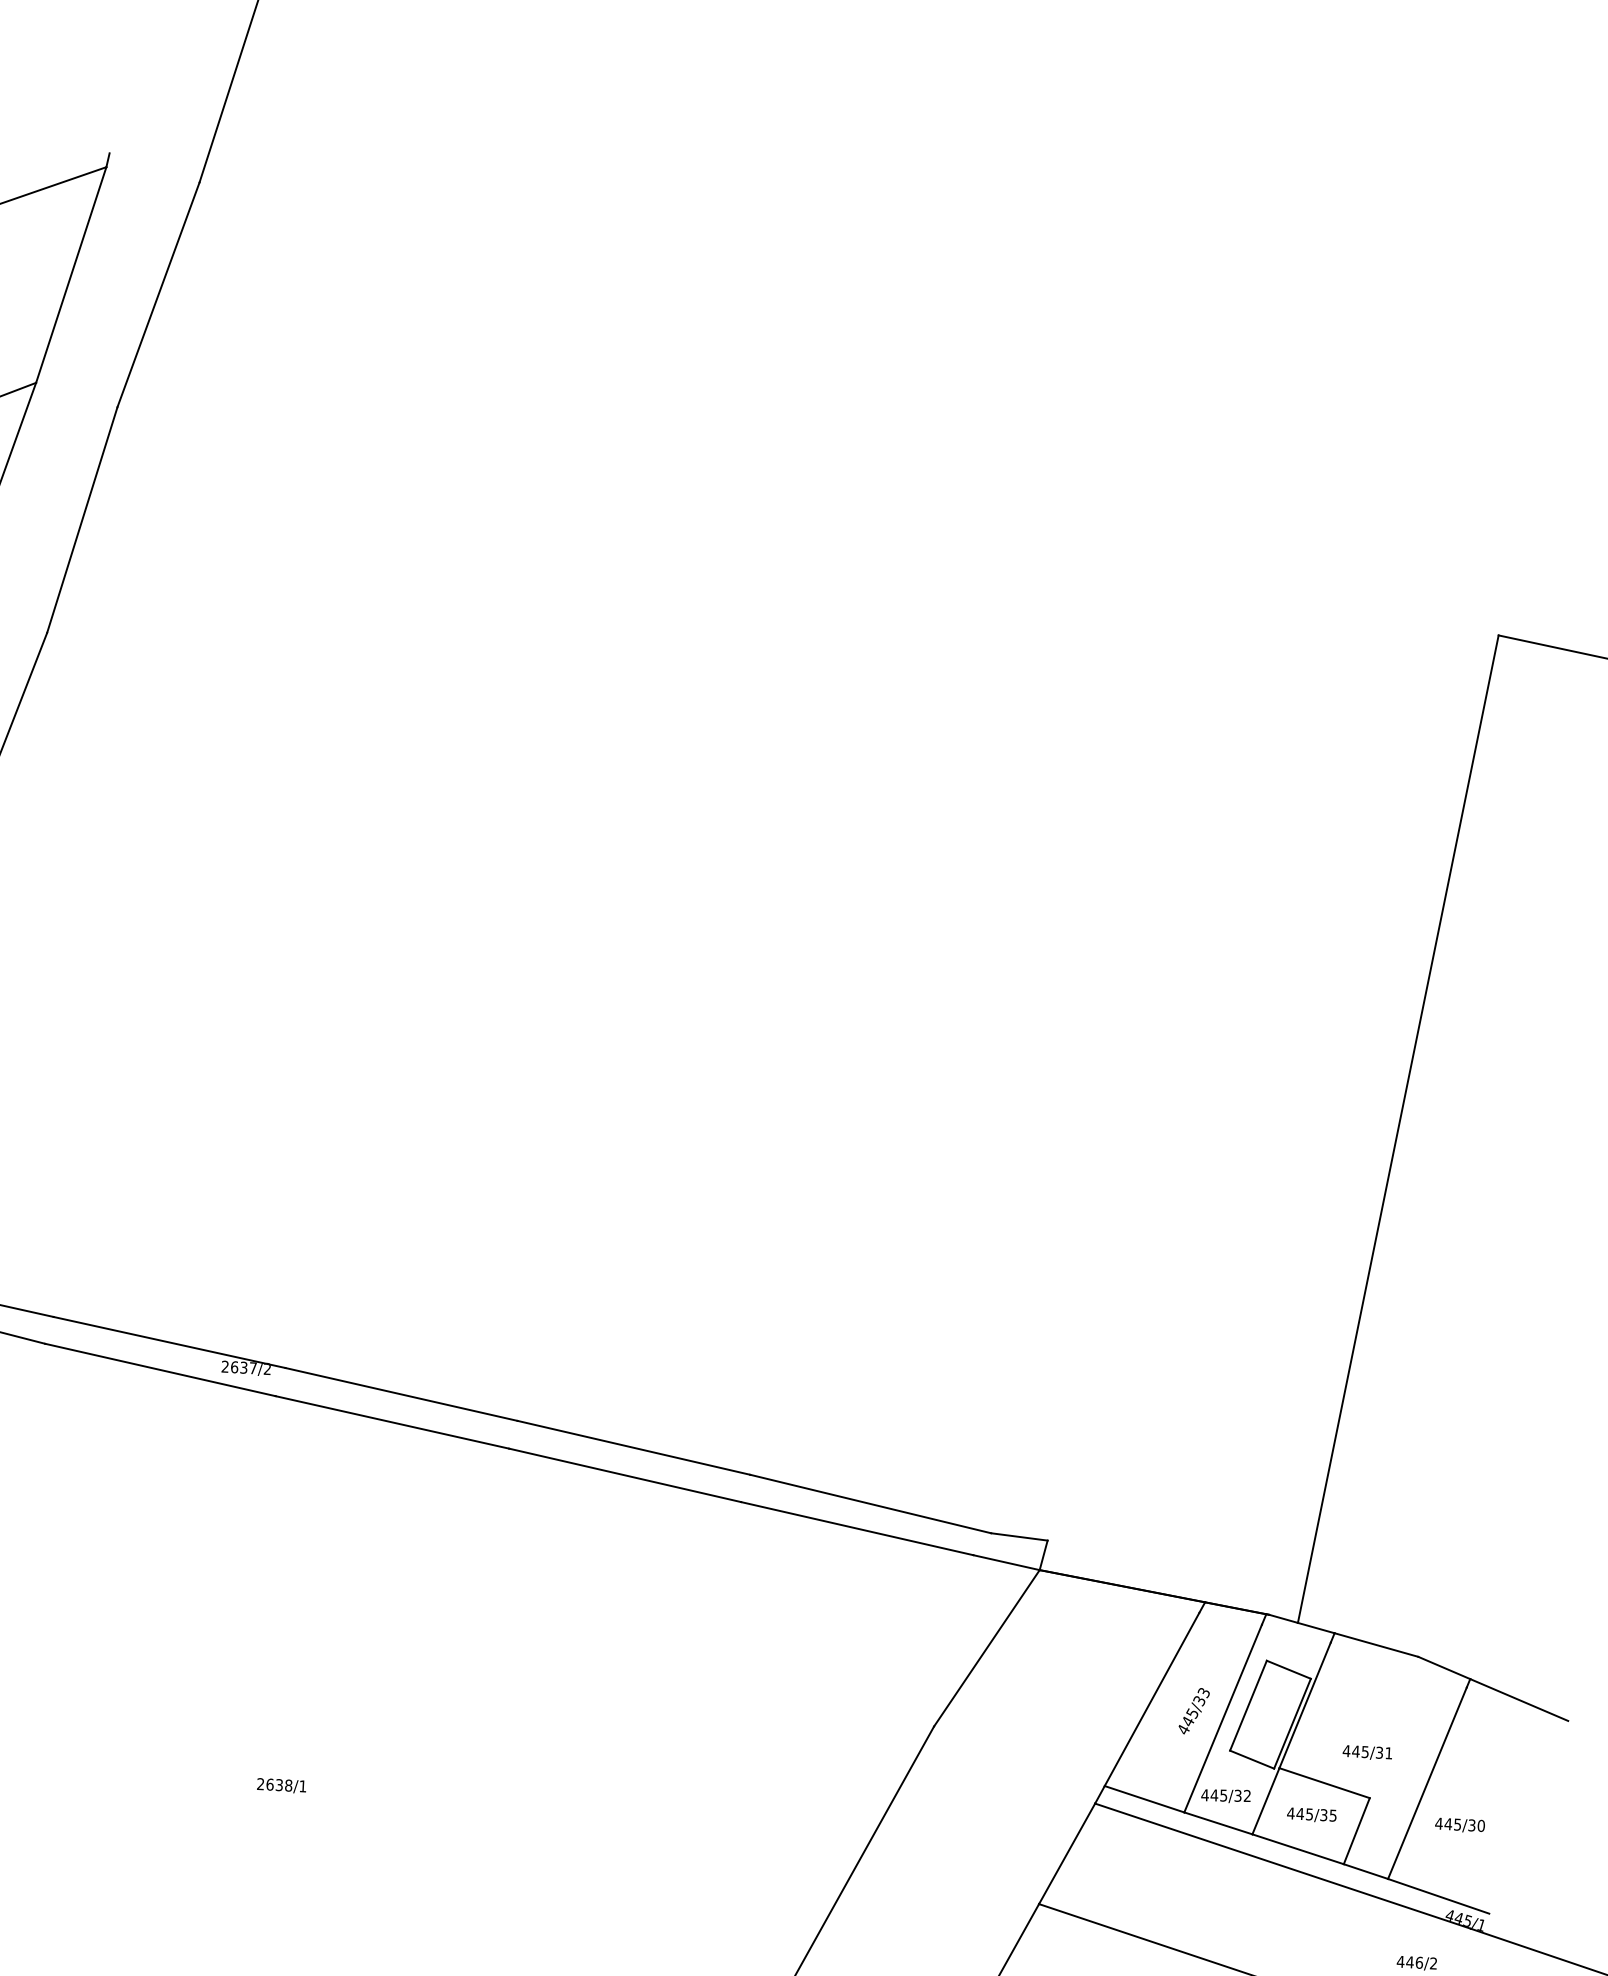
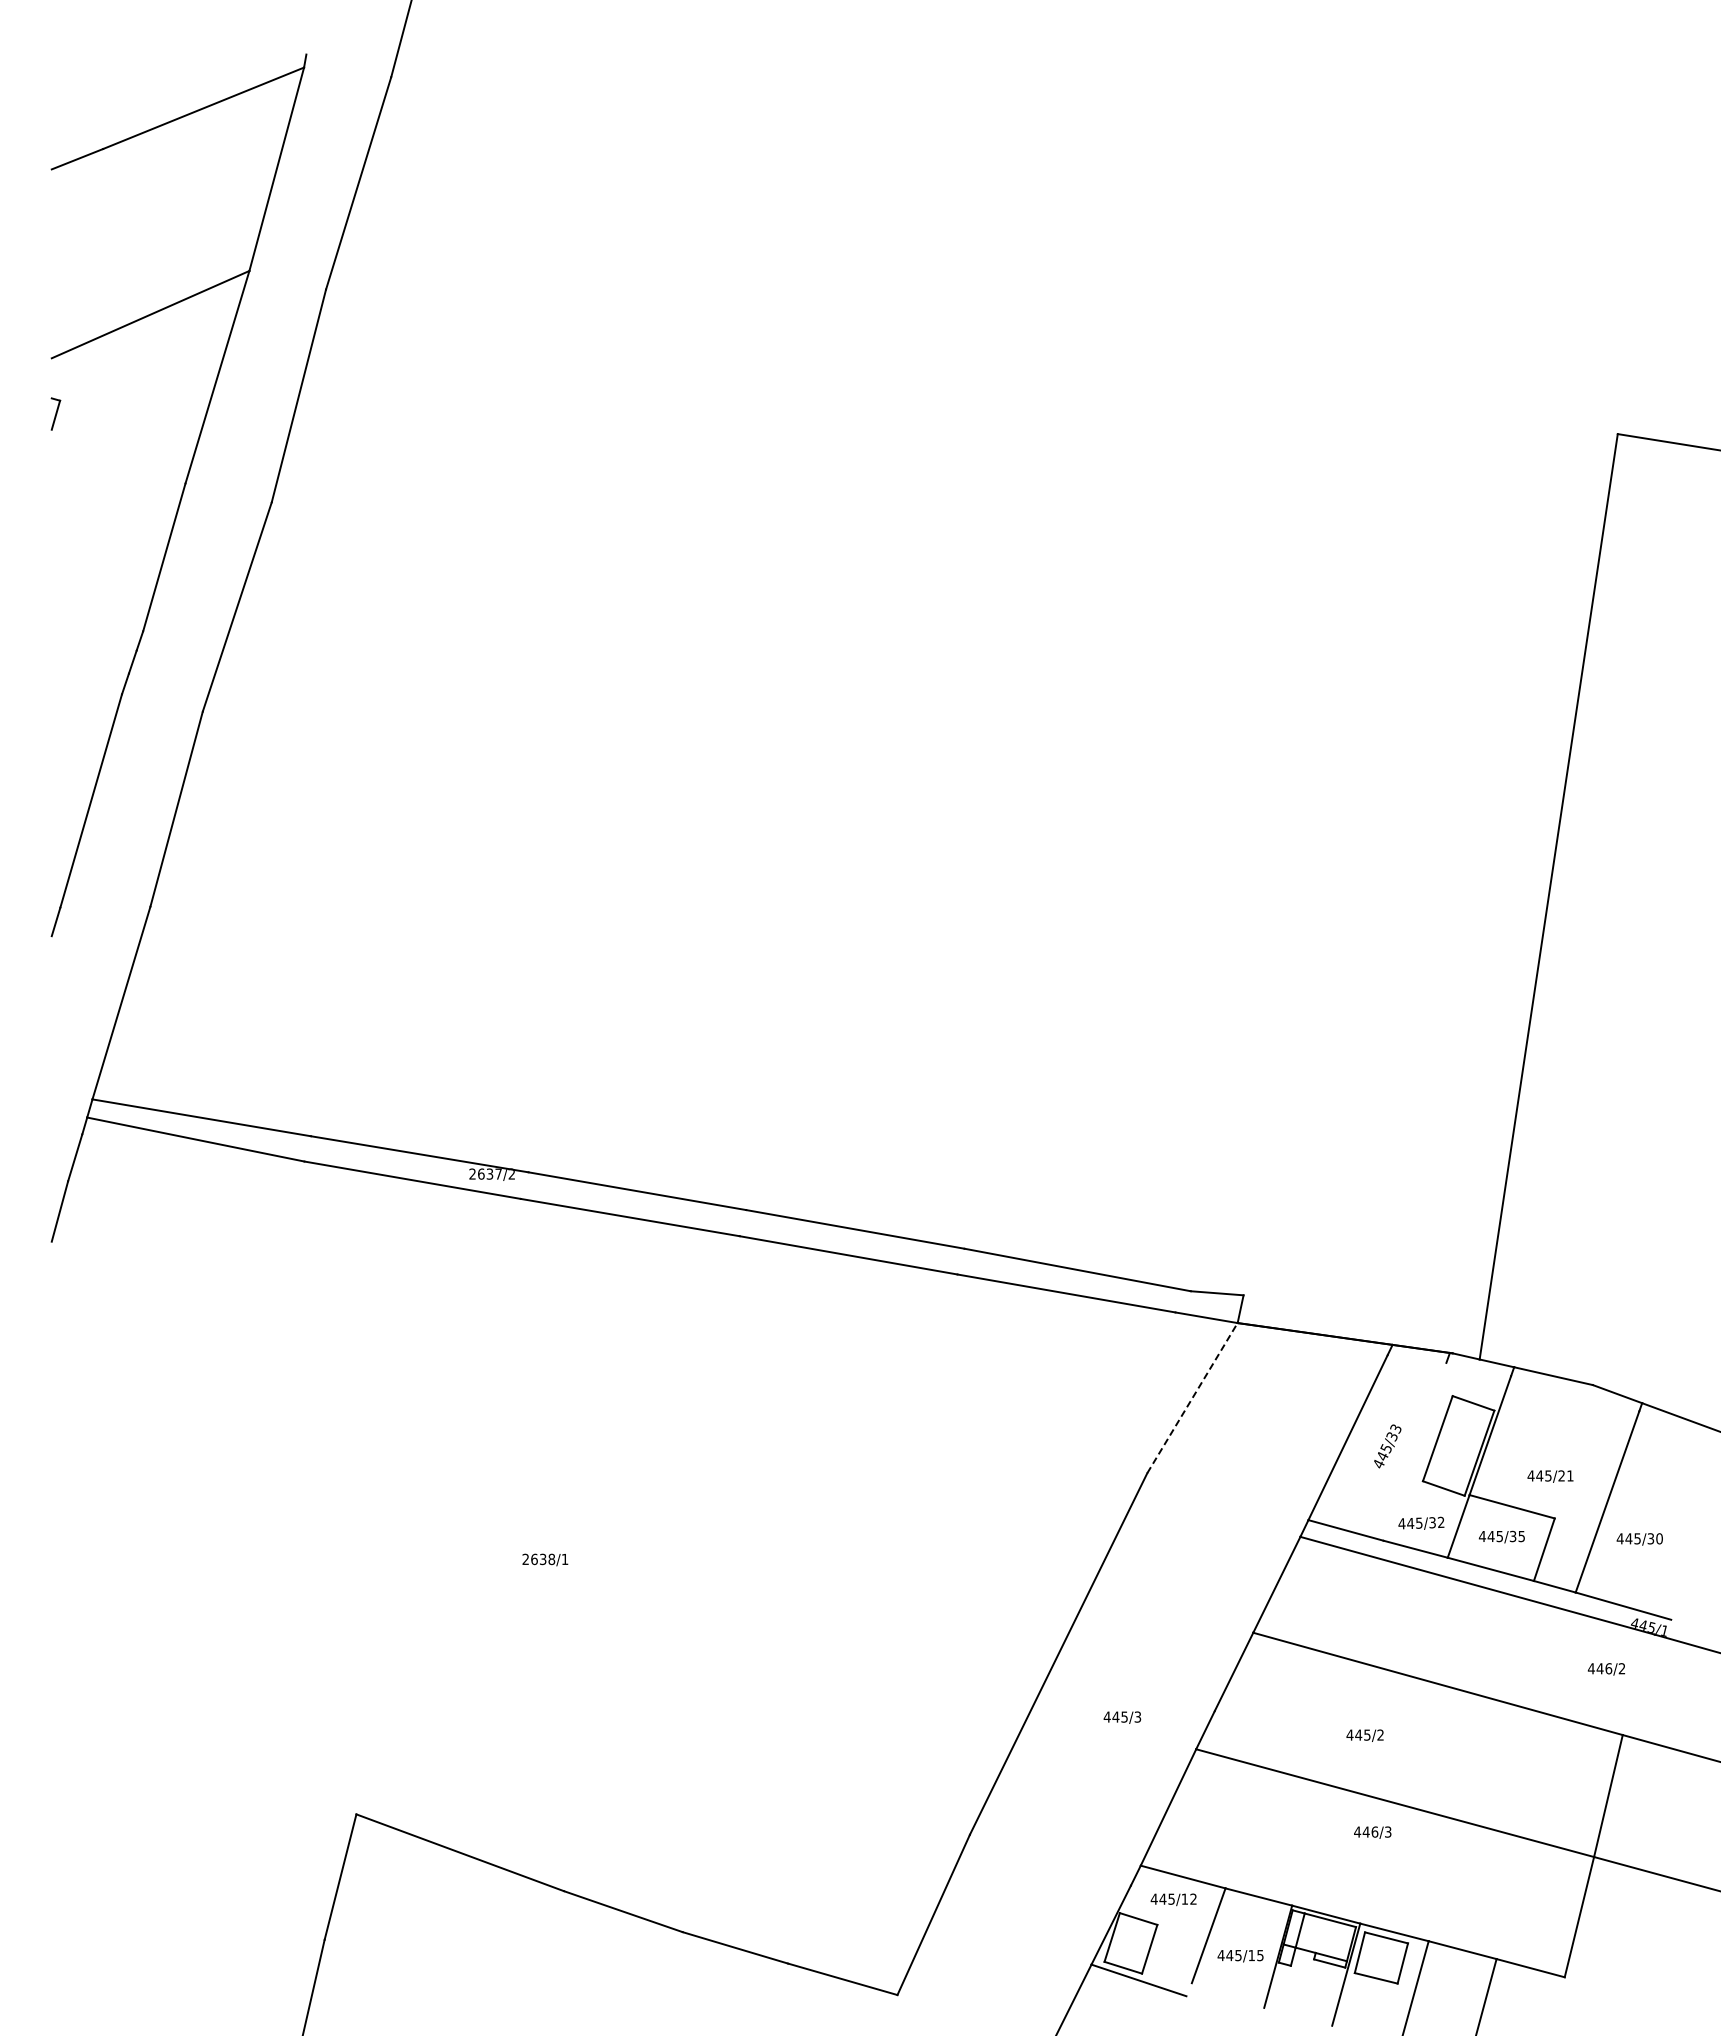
line: (986, 1648) -> (1192, 1398), solid -> dashed
line: (1222, 1718) -> (1414, 1451), removed
text: (1379, 1753) -> (1561, 1476), 445/31 -> 445/21

